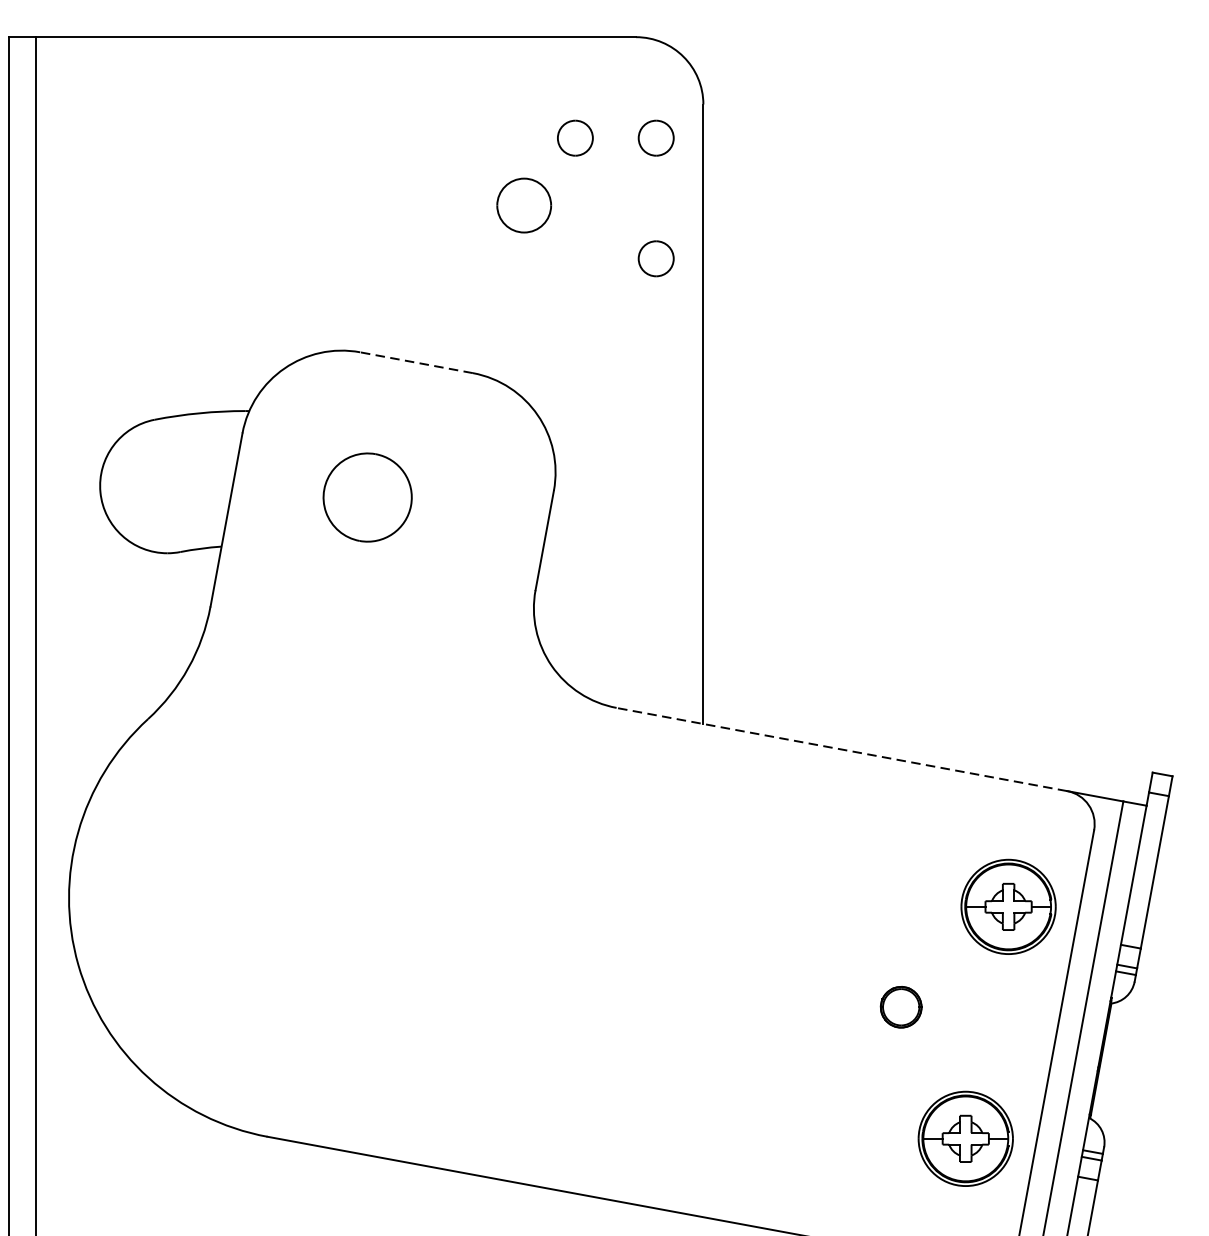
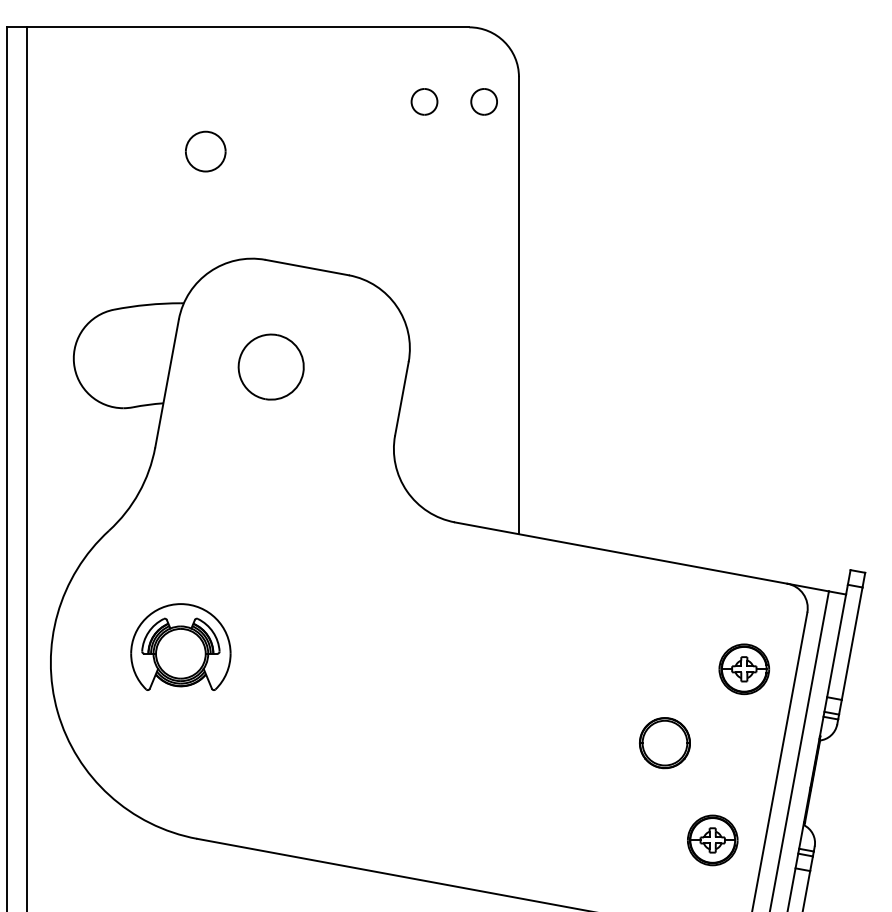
part: (523, 205) -> (205, 151), moved
part: (655, 258) -> (483, 190), removed
line: (415, 362) -> (306, 267), dashed -> solid
line: (840, 748) -> (620, 552), dashed -> solid
part: (244, 876) -> (180, 646), added
part: (1008, 907) -> (744, 669), size x0.71
part: (900, 1007) -> (664, 743), size x1.67
part: (965, 1138) -> (712, 840), size x0.71

